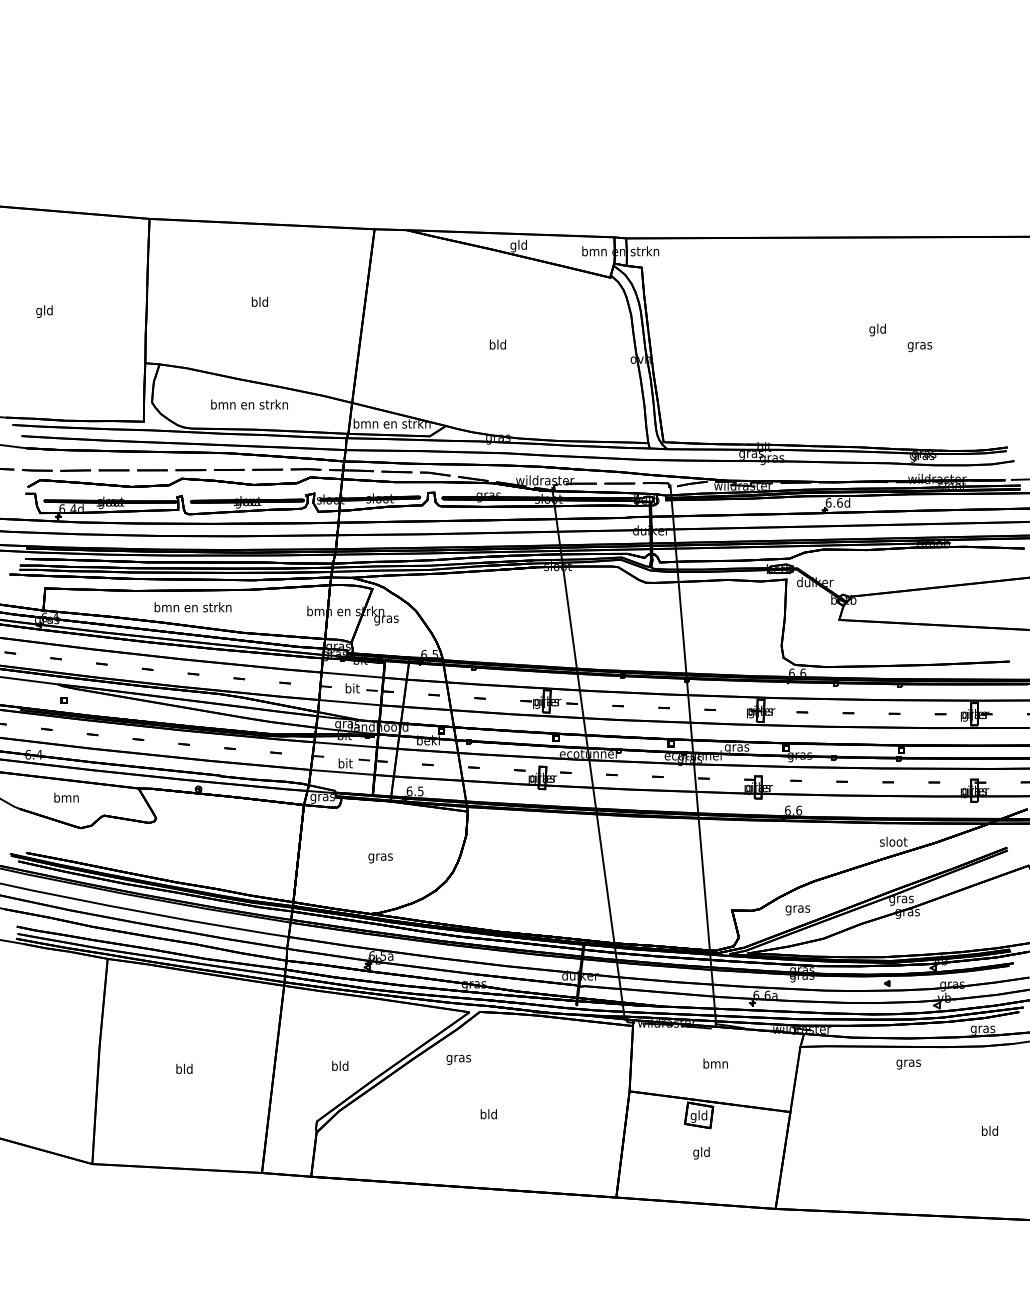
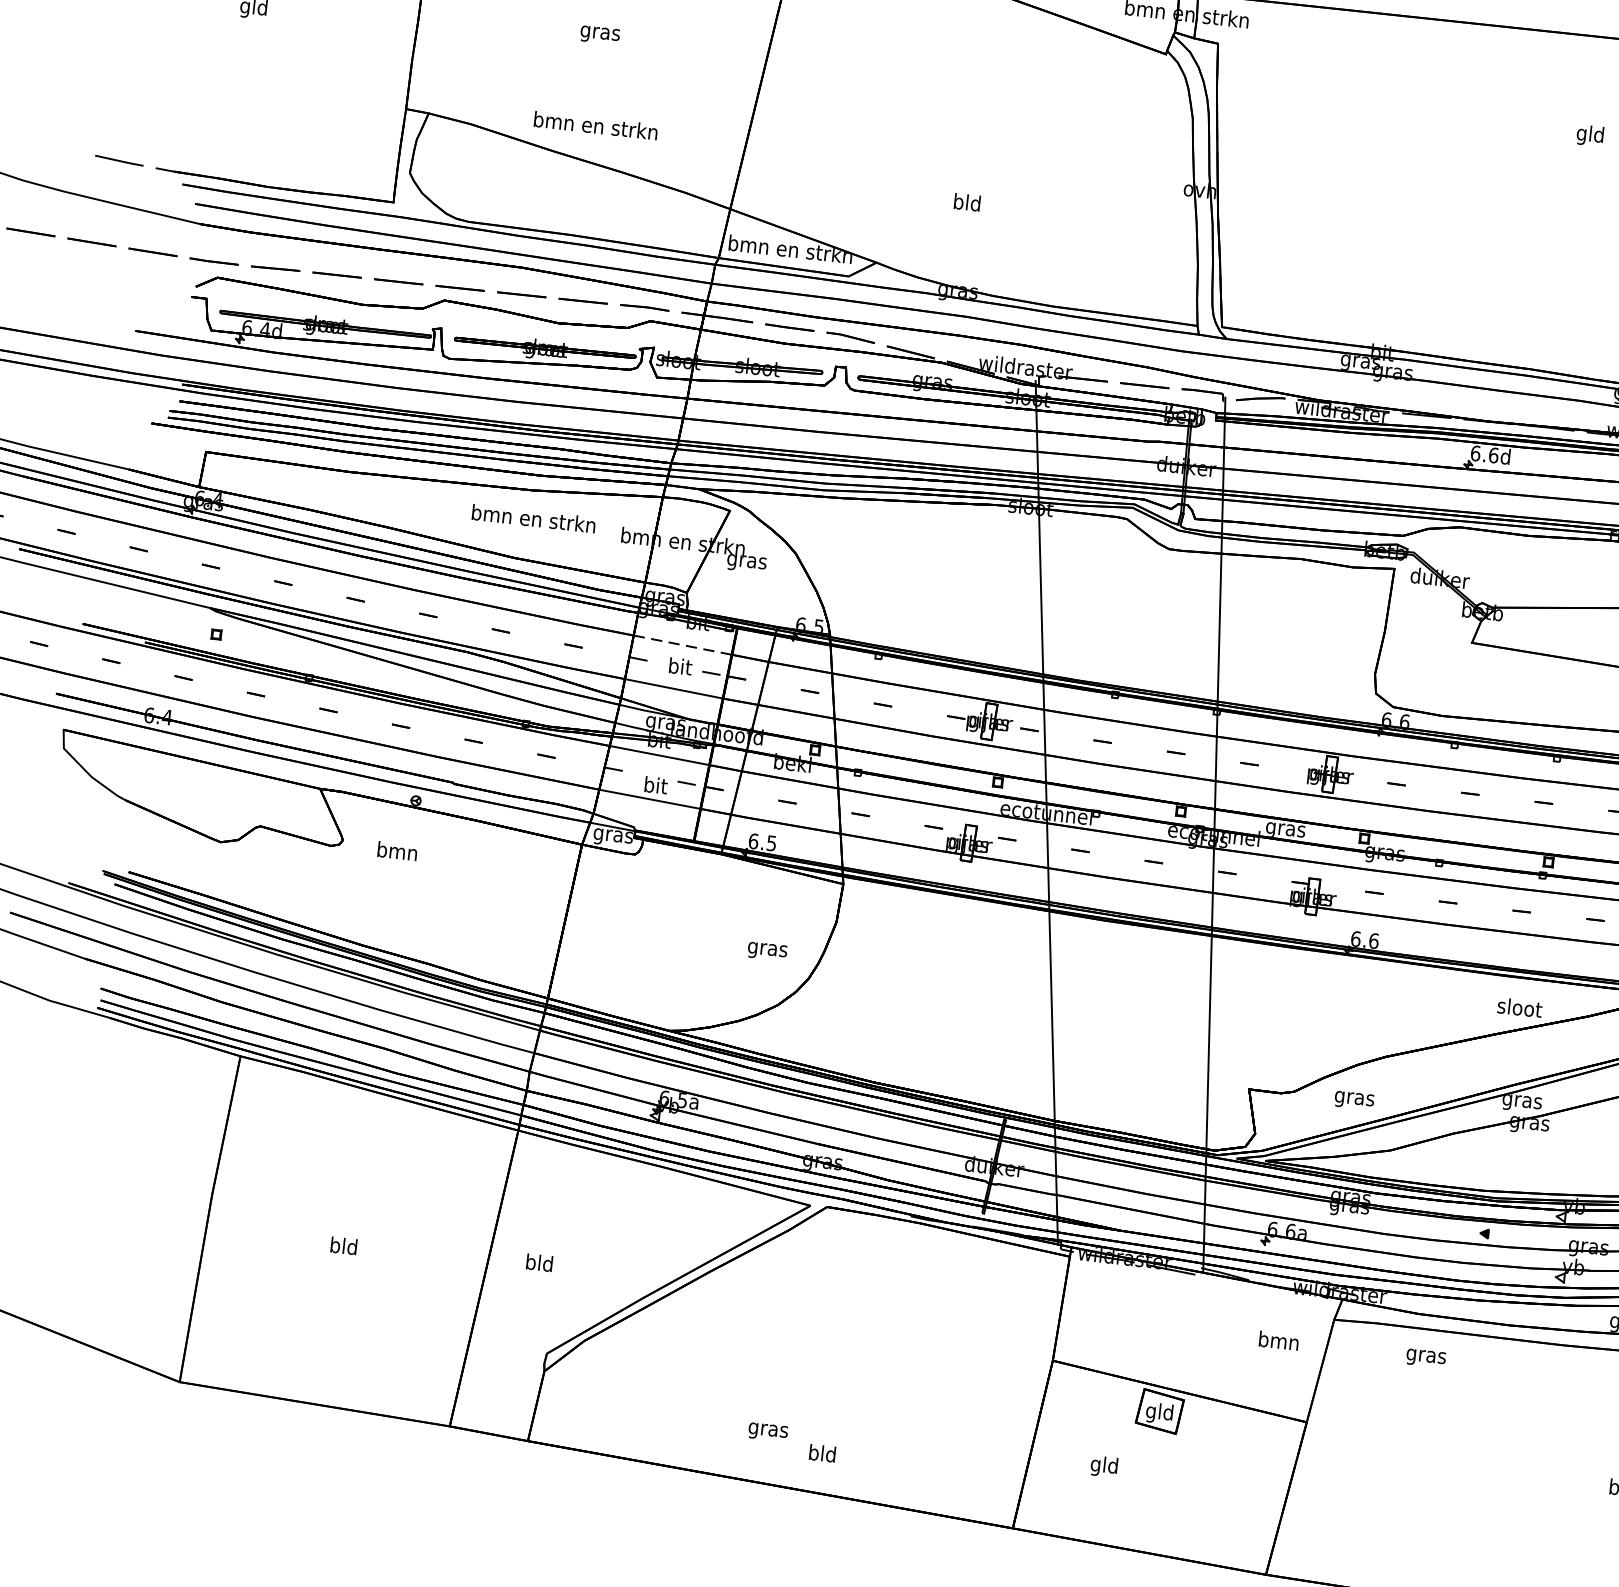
text: (259, 302) -> (599, 31), bld -> gras
text: (877, 329) -> (1590, 134), moved
text: (497, 344) -> (966, 202), moved
text: (249, 404) -> (595, 125), moved
text: (192, 607) -> (532, 518), moved
line: (352, 675) -> (682, 645), solid -> dashed
text: (66, 797) -> (397, 850), moved
text: (380, 858) -> (767, 951), moved
text: (458, 1059) -> (767, 1431), moved
text: (715, 1063) -> (1278, 1340), moved
text: (908, 1064) -> (1425, 1358), moved
text: (340, 1065) -> (540, 1262), moved
text: (488, 1114) -> (822, 1453), moved
text: (701, 1153) -> (1104, 1467), moved

